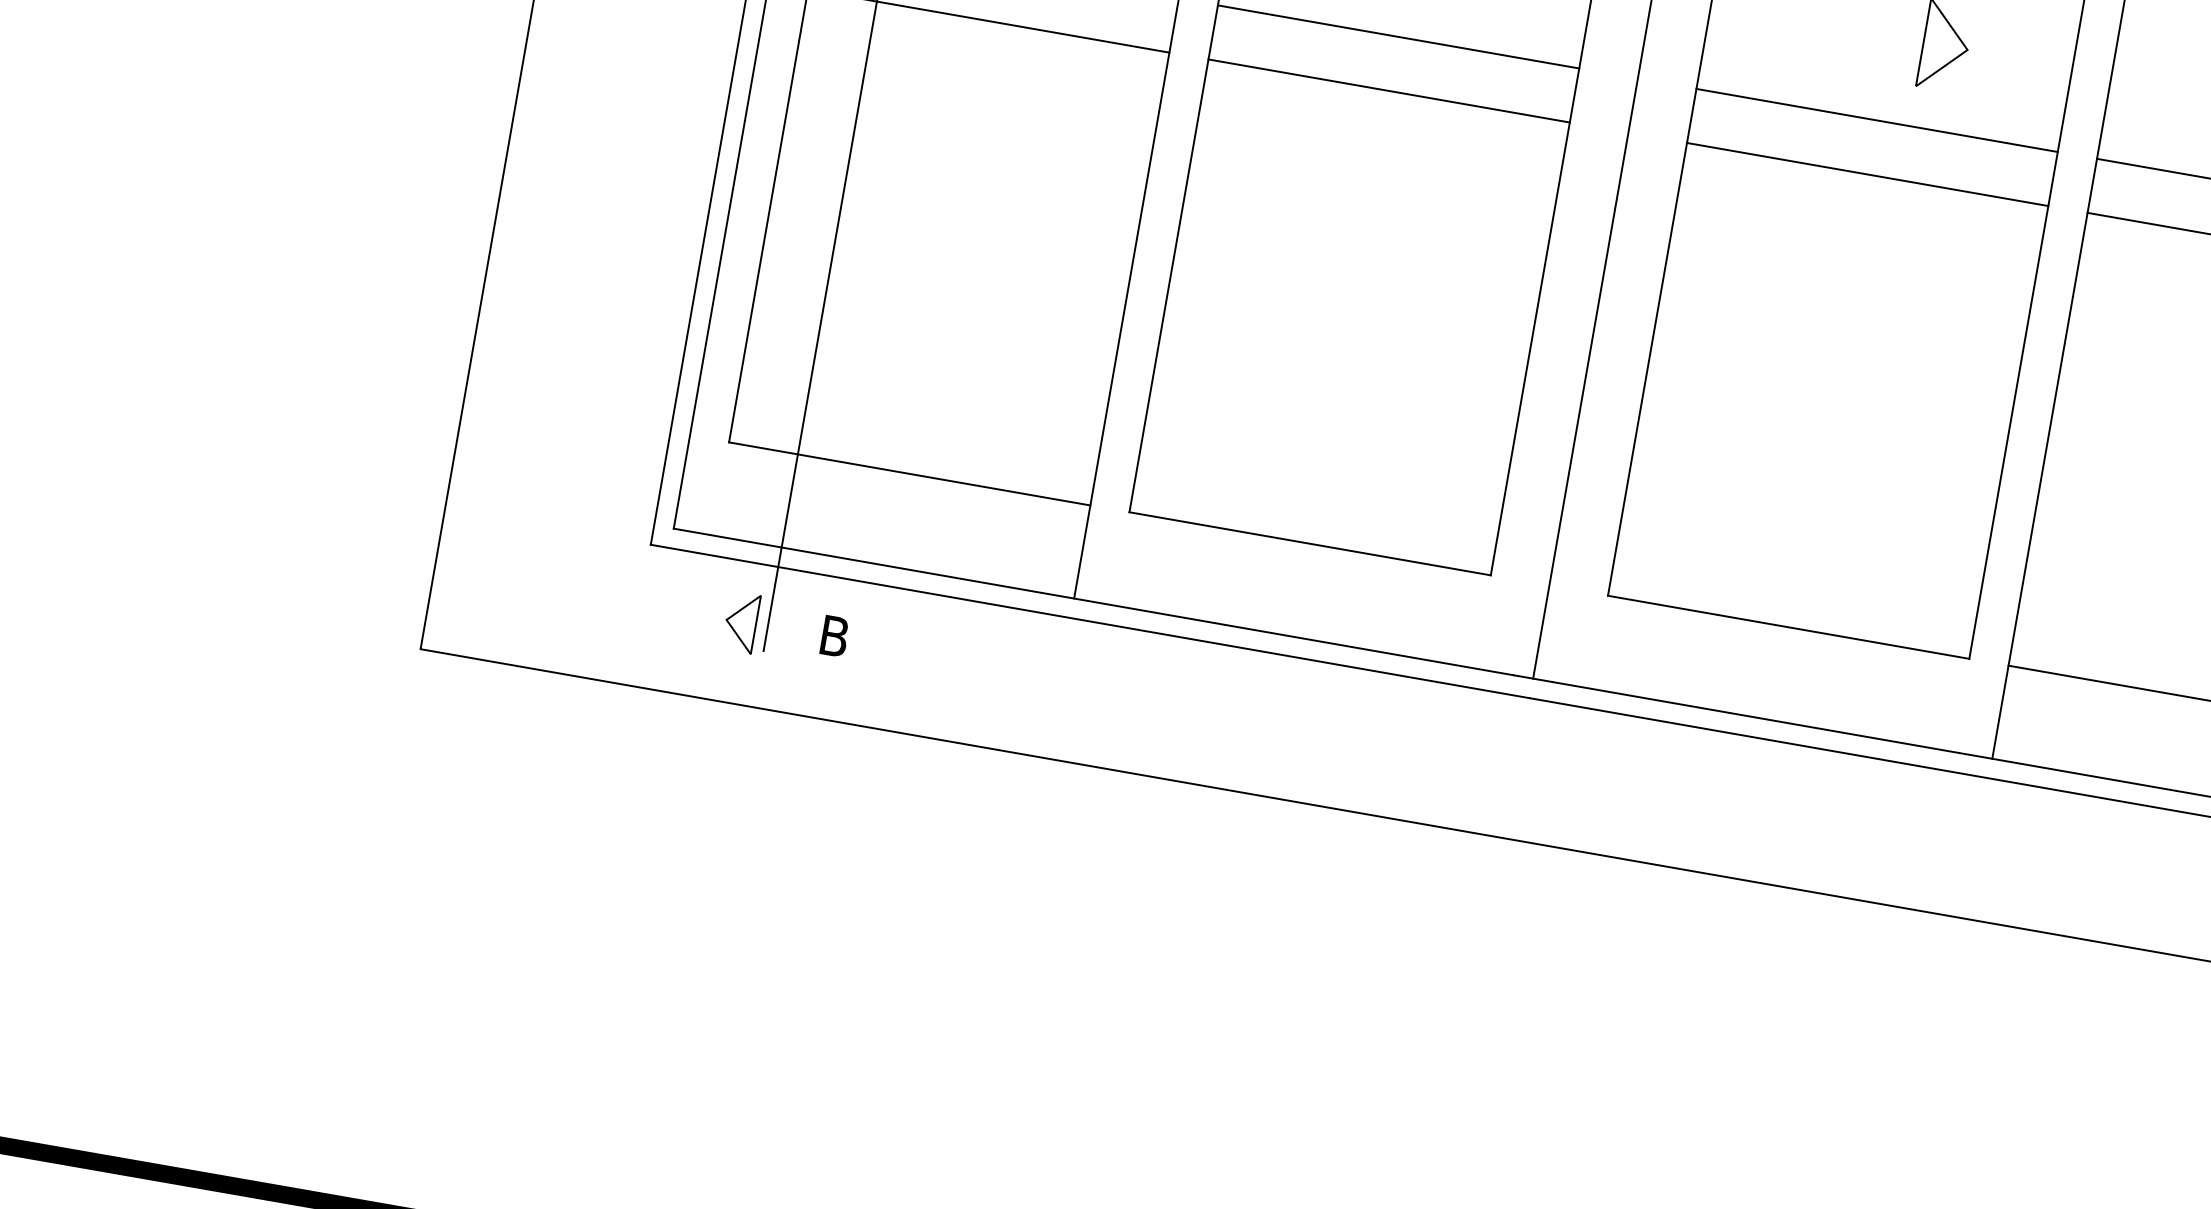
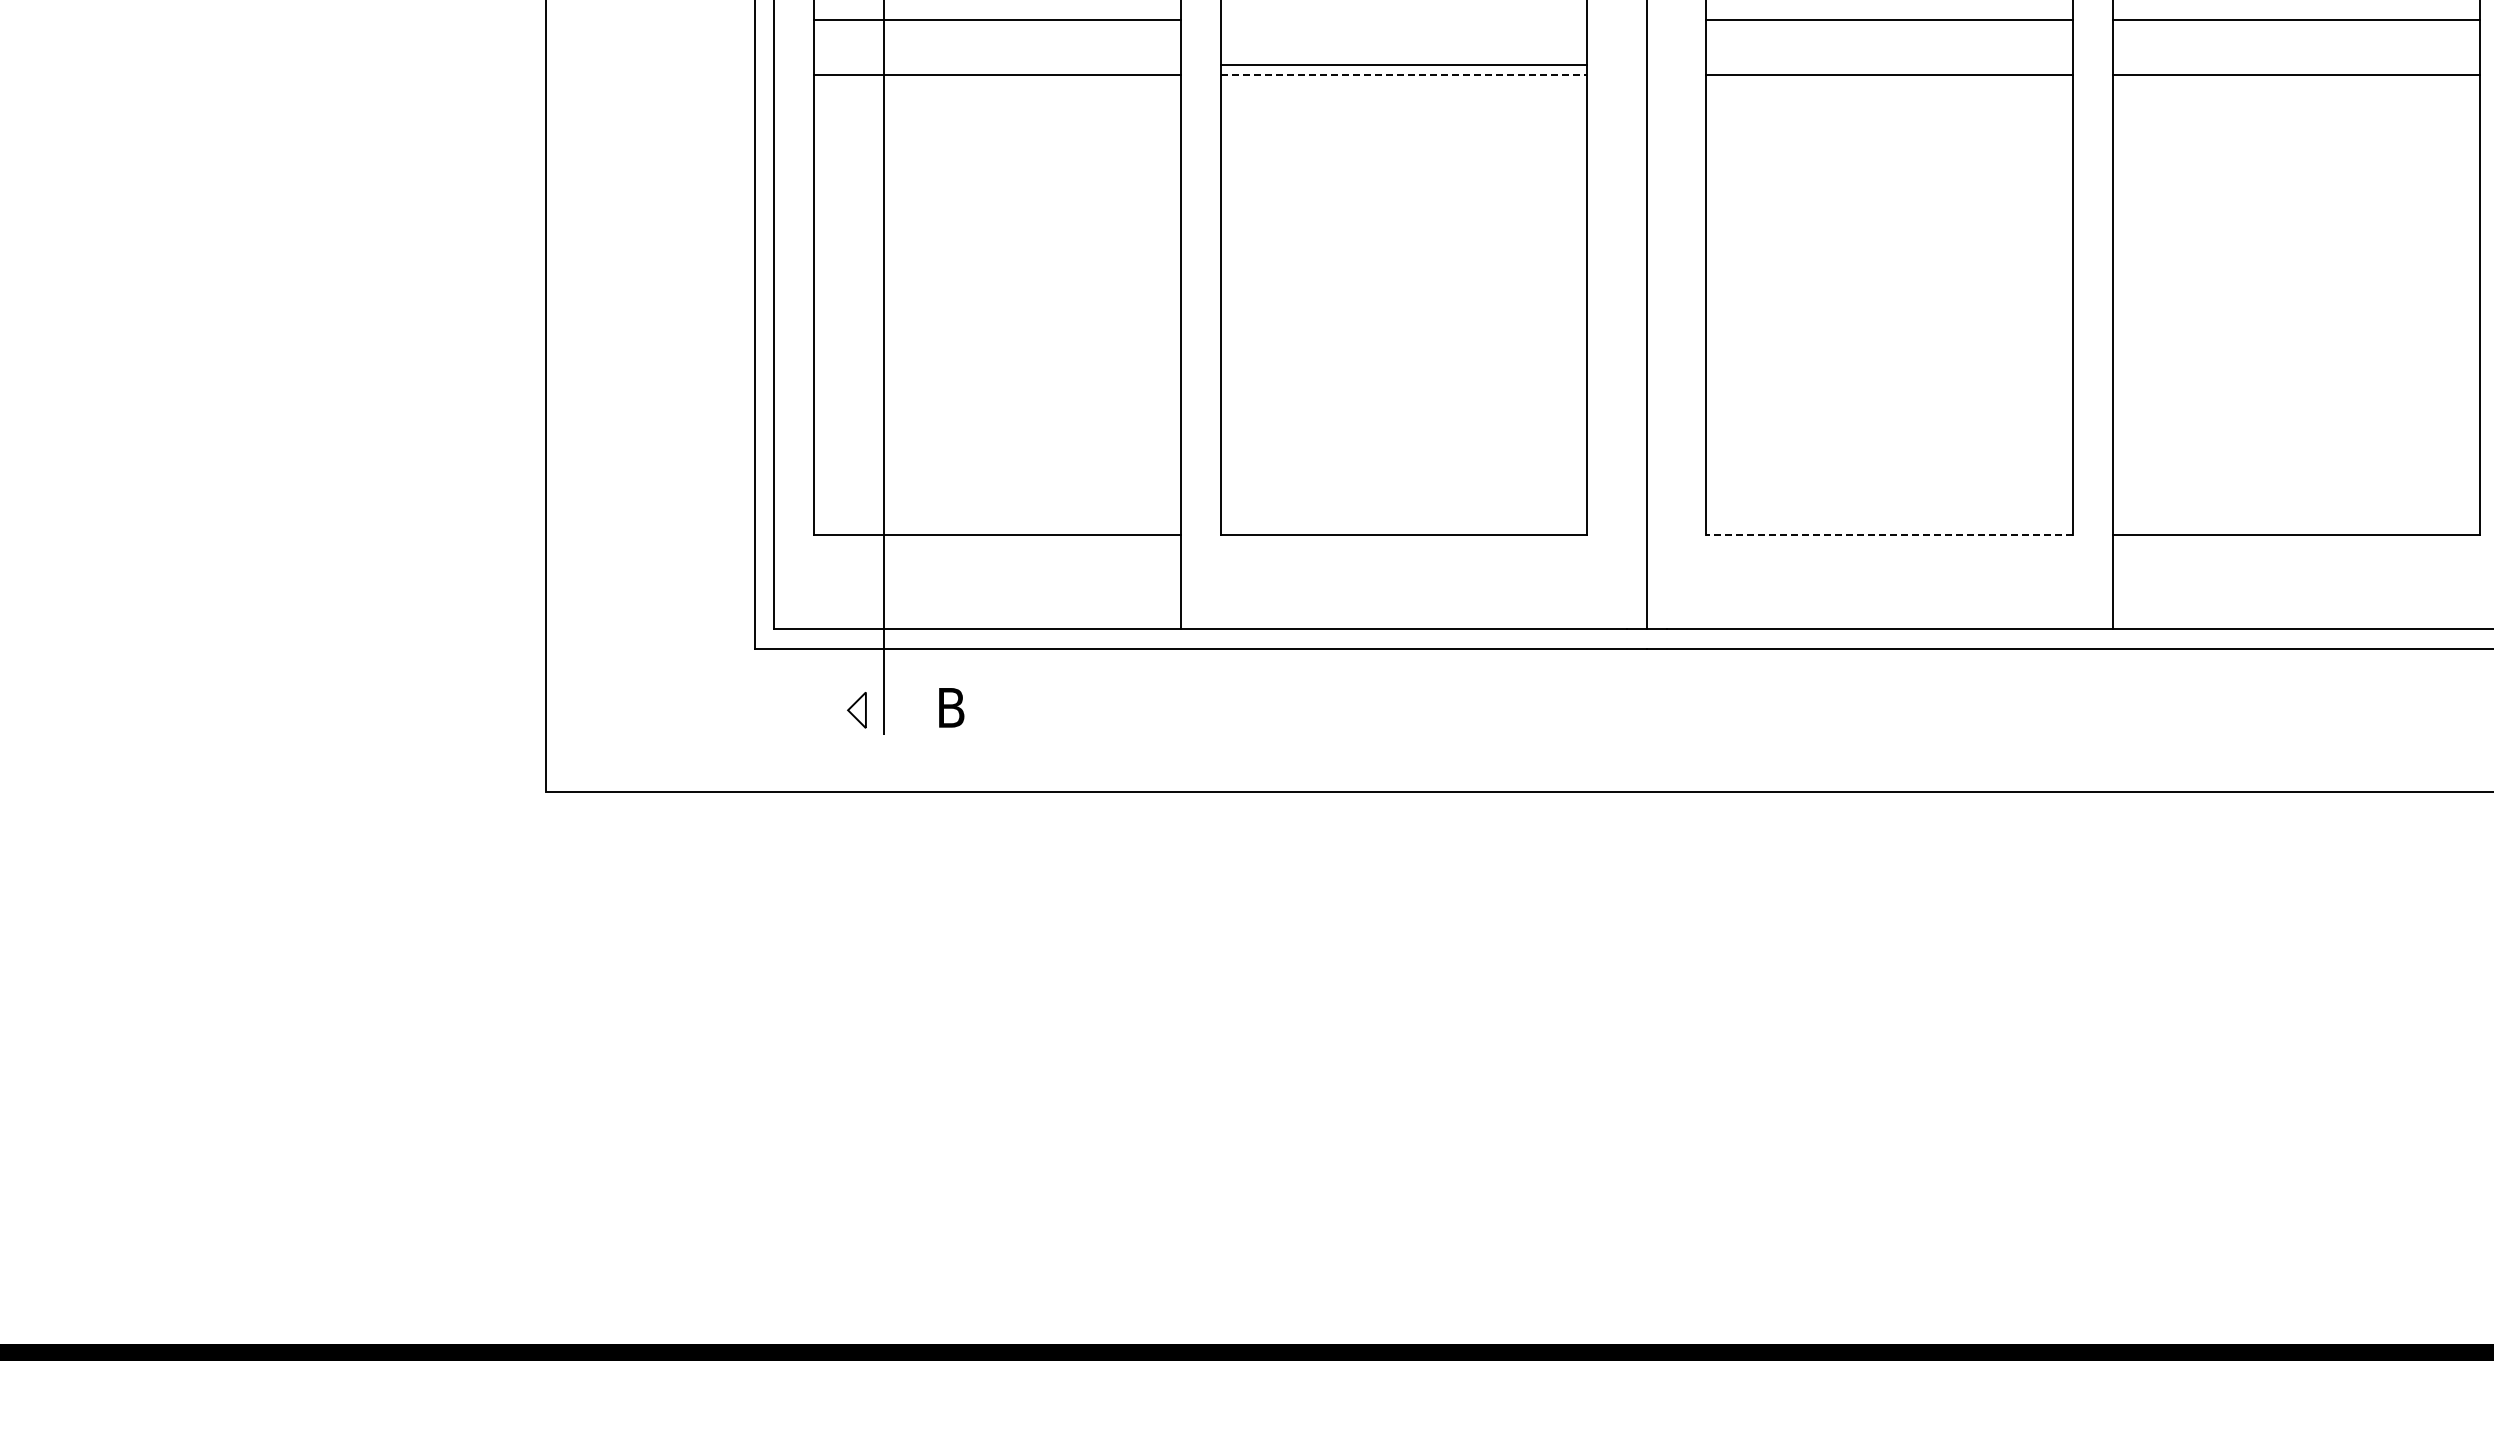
line: (1398, 37) -> (1403, 65), moved
line: (1389, 91) -> (1404, 75), solid -> dashed
part: (740, 622) -> (856, 710), size x0.6
line: (1788, 626) -> (1889, 534), solid -> dashed

